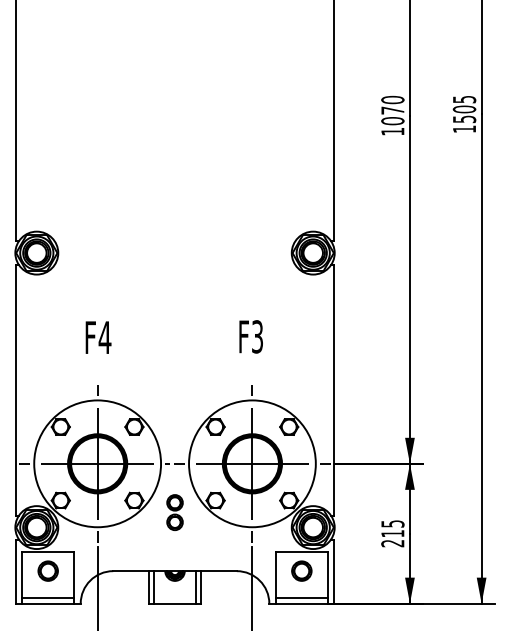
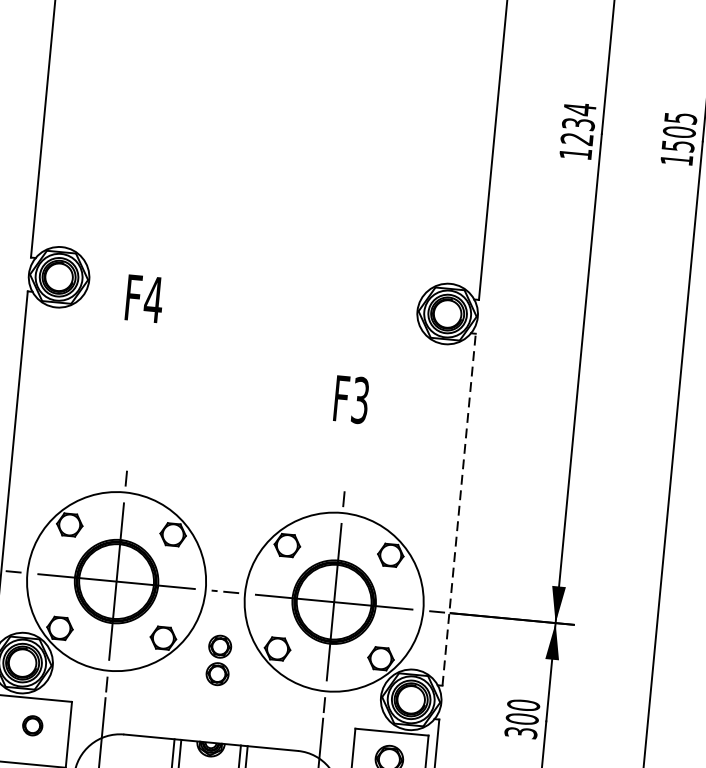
text: (392, 110) -> (578, 124), 1070 -> 1234
text: (250, 336) -> (350, 399), moved
text: (98, 337) -> (144, 298), moved
line: (334, 389) -> (459, 508), solid -> dashed
text: (392, 533) -> (521, 718), 215 -> 300
part: (47, 570) -> (31, 724), size x0.7

